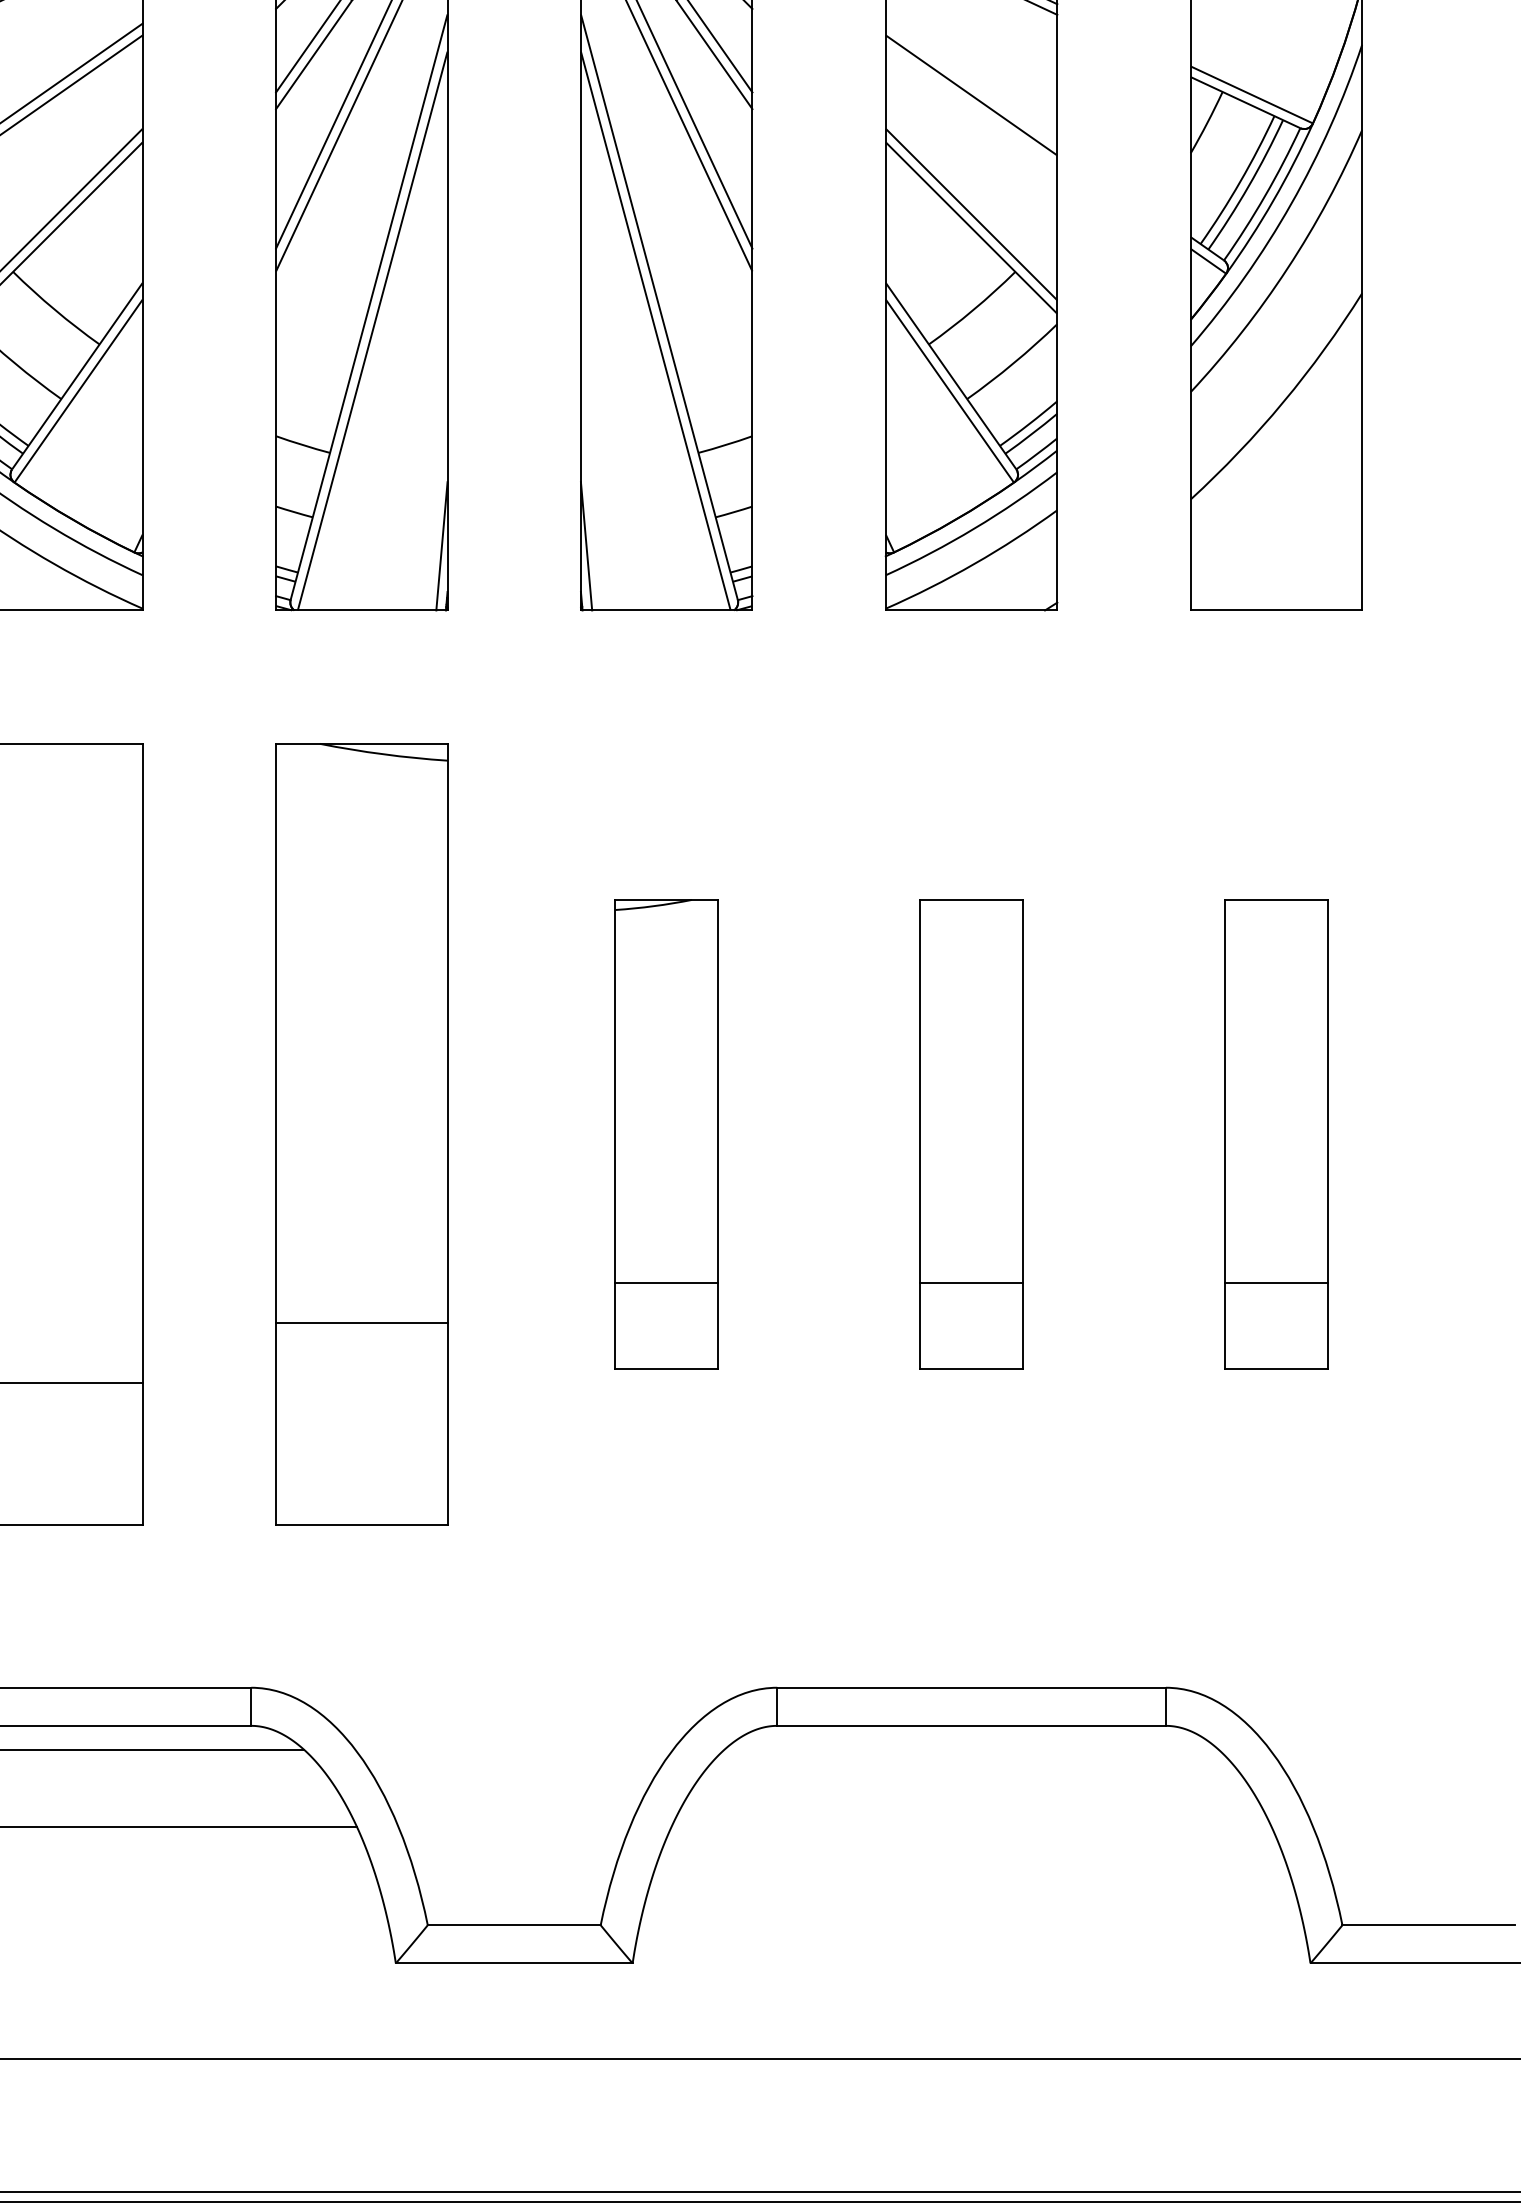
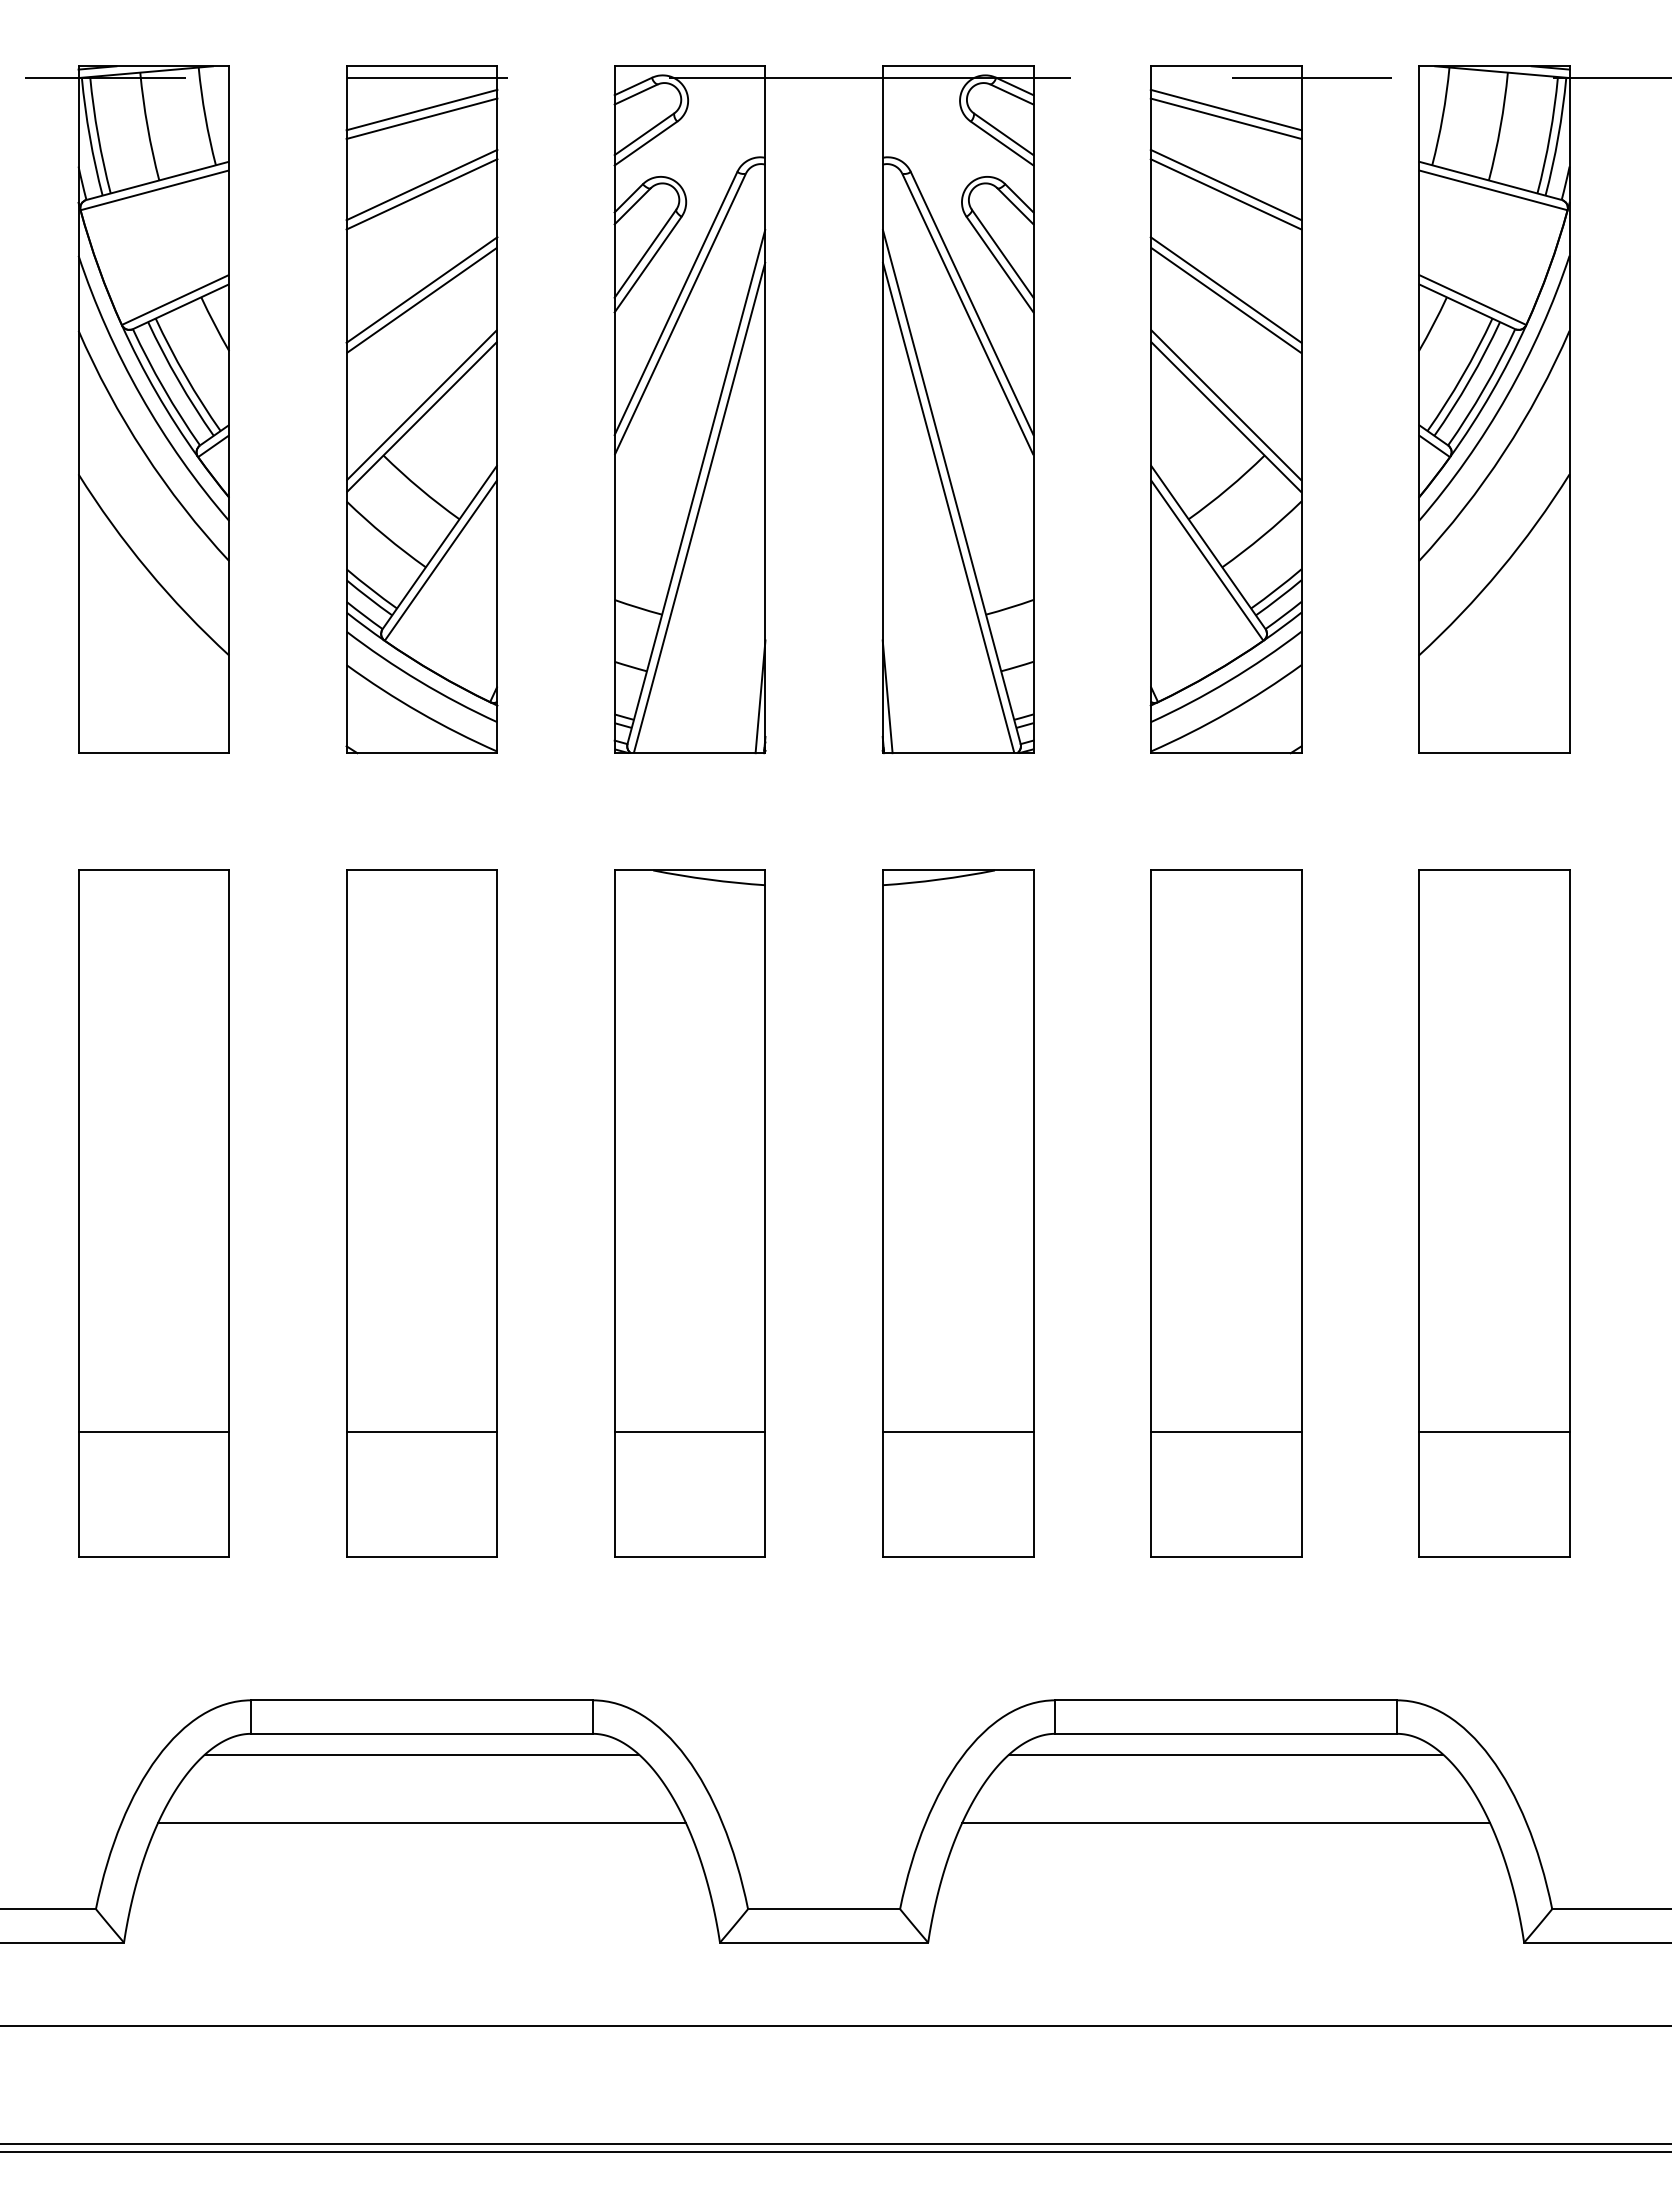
line: (970, 83) -> (1225, 289), added
part: (667, 1134) -> (958, 1213), size x1.67
part: (971, 1134) -> (1226, 1213), size x1.67
part: (1276, 1134) -> (1494, 1213), size x1.67
line: (361, 1323) -> (689, 1432), moved
line: (971, 1749) -> (1226, 1754), added
line: (971, 1826) -> (1226, 1822), added

